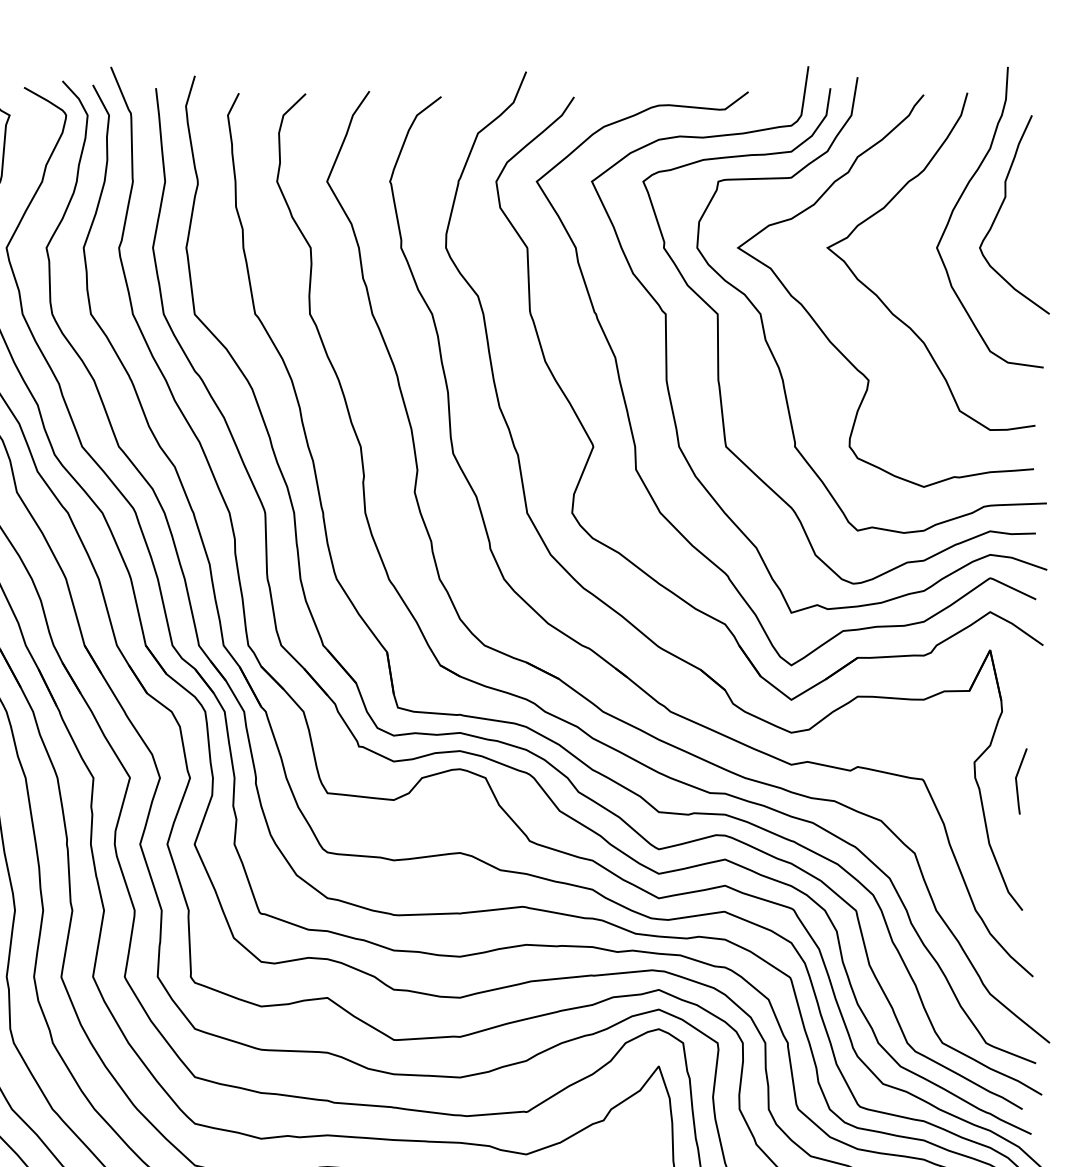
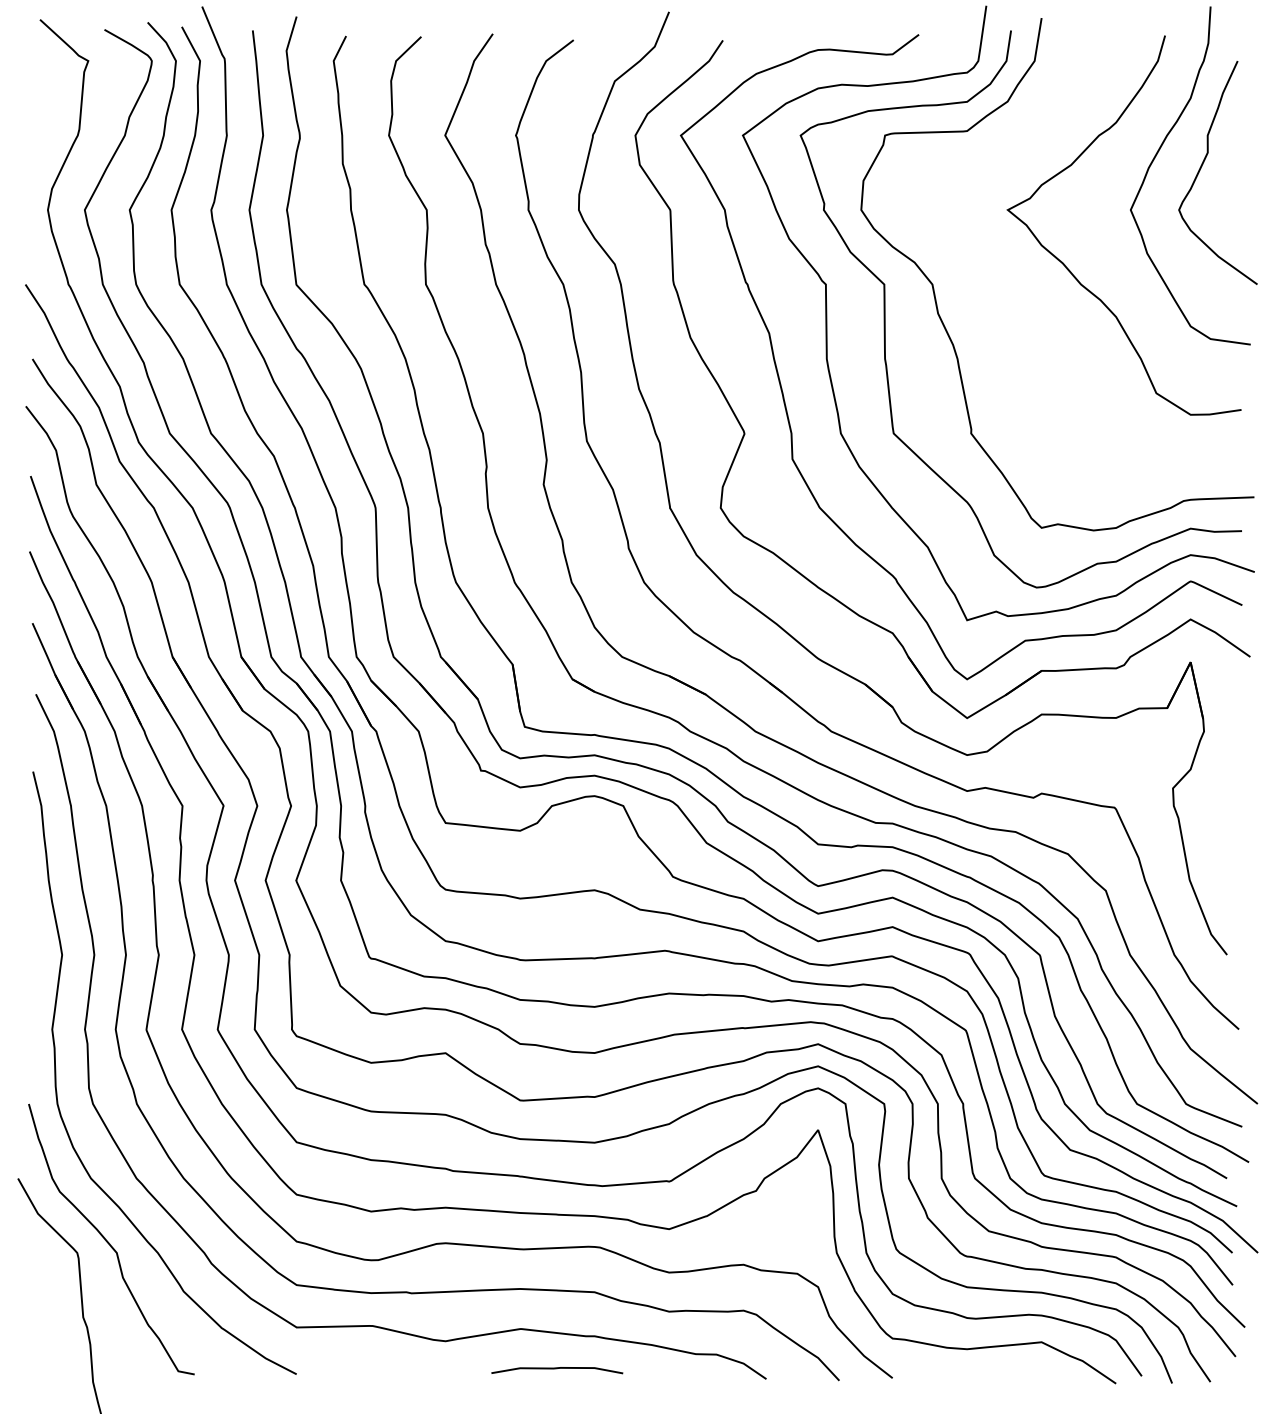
curve: (828, 337) -> (1008, 310), removed
line: (1016, 781) -> (1220, 809), removed

